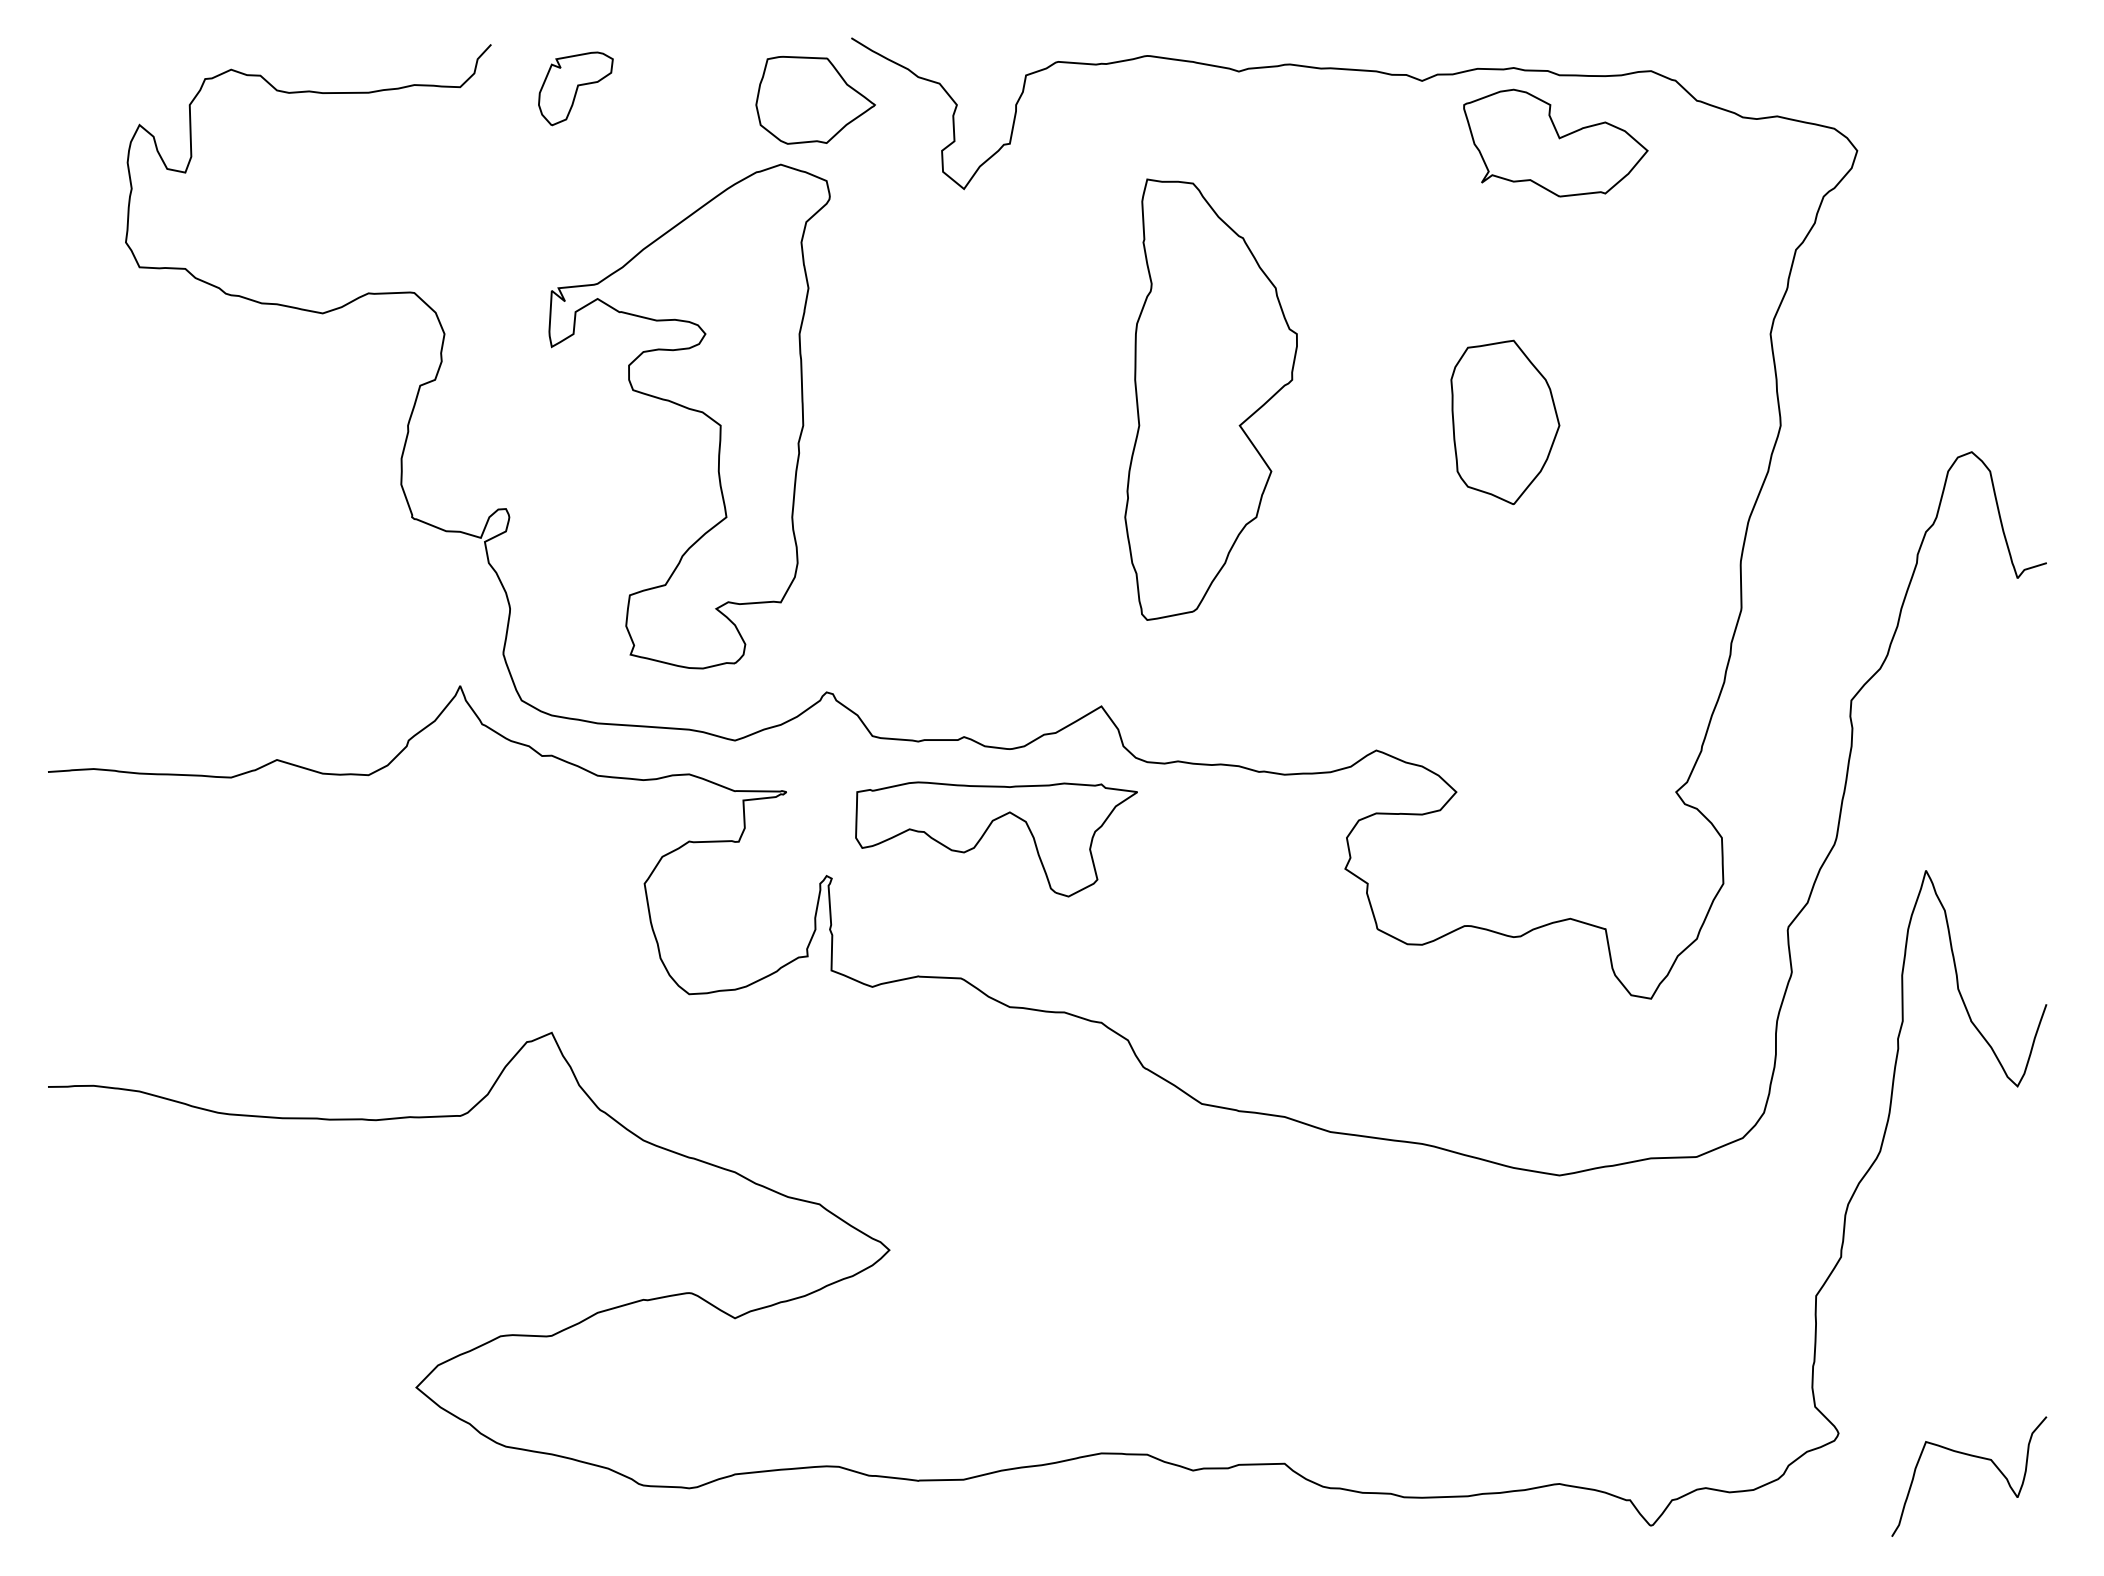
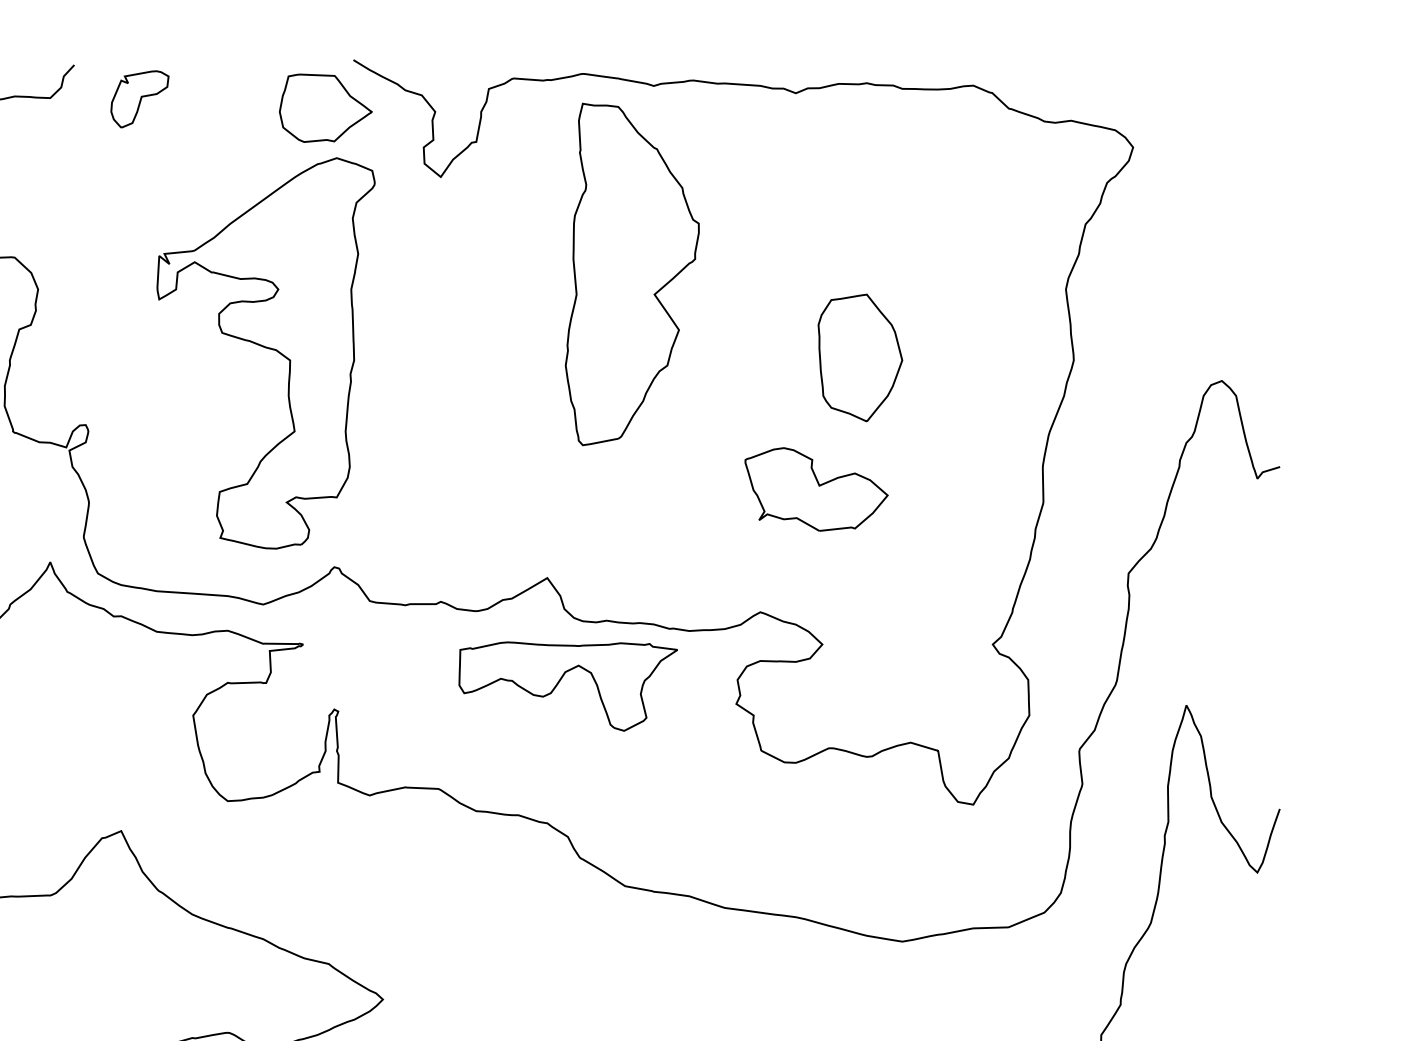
part: (1555, 142) -> (816, 488), moved
part: (1210, 399) -> (631, 274), moved
part: (690, 410) -> (266, 348), moved
part: (986, 832) -> (560, 681), moved

